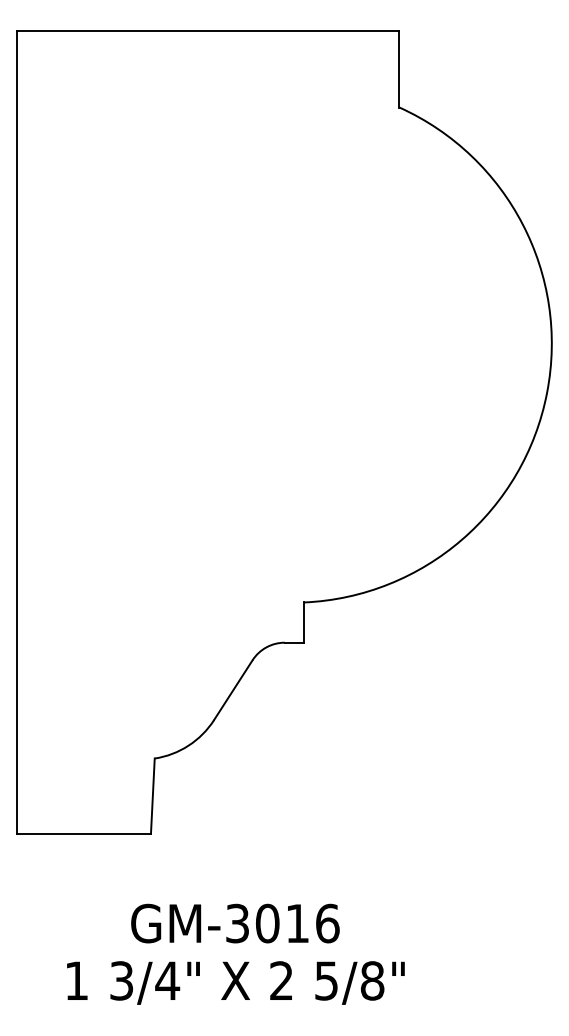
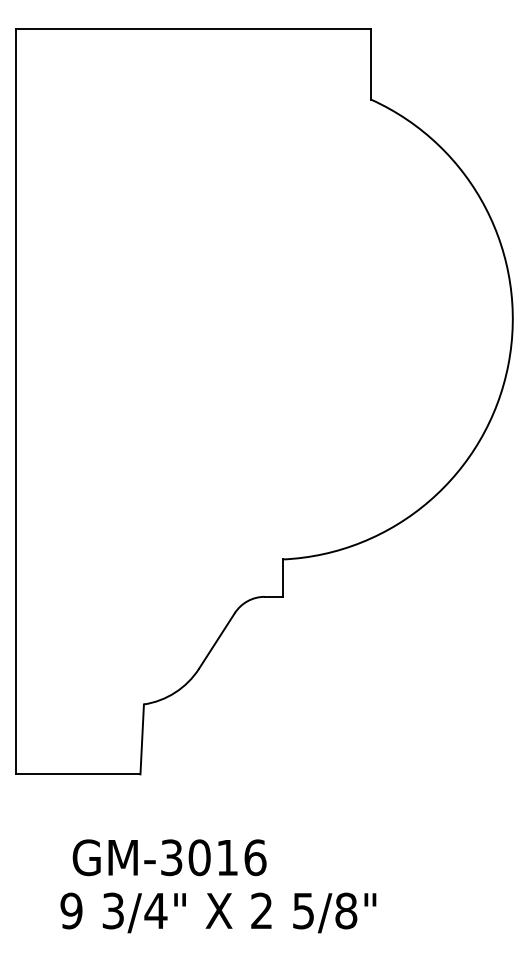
text: (235, 923) -> (169, 857), moved
text: (76, 980) -> (71, 910), 1 -> 9

